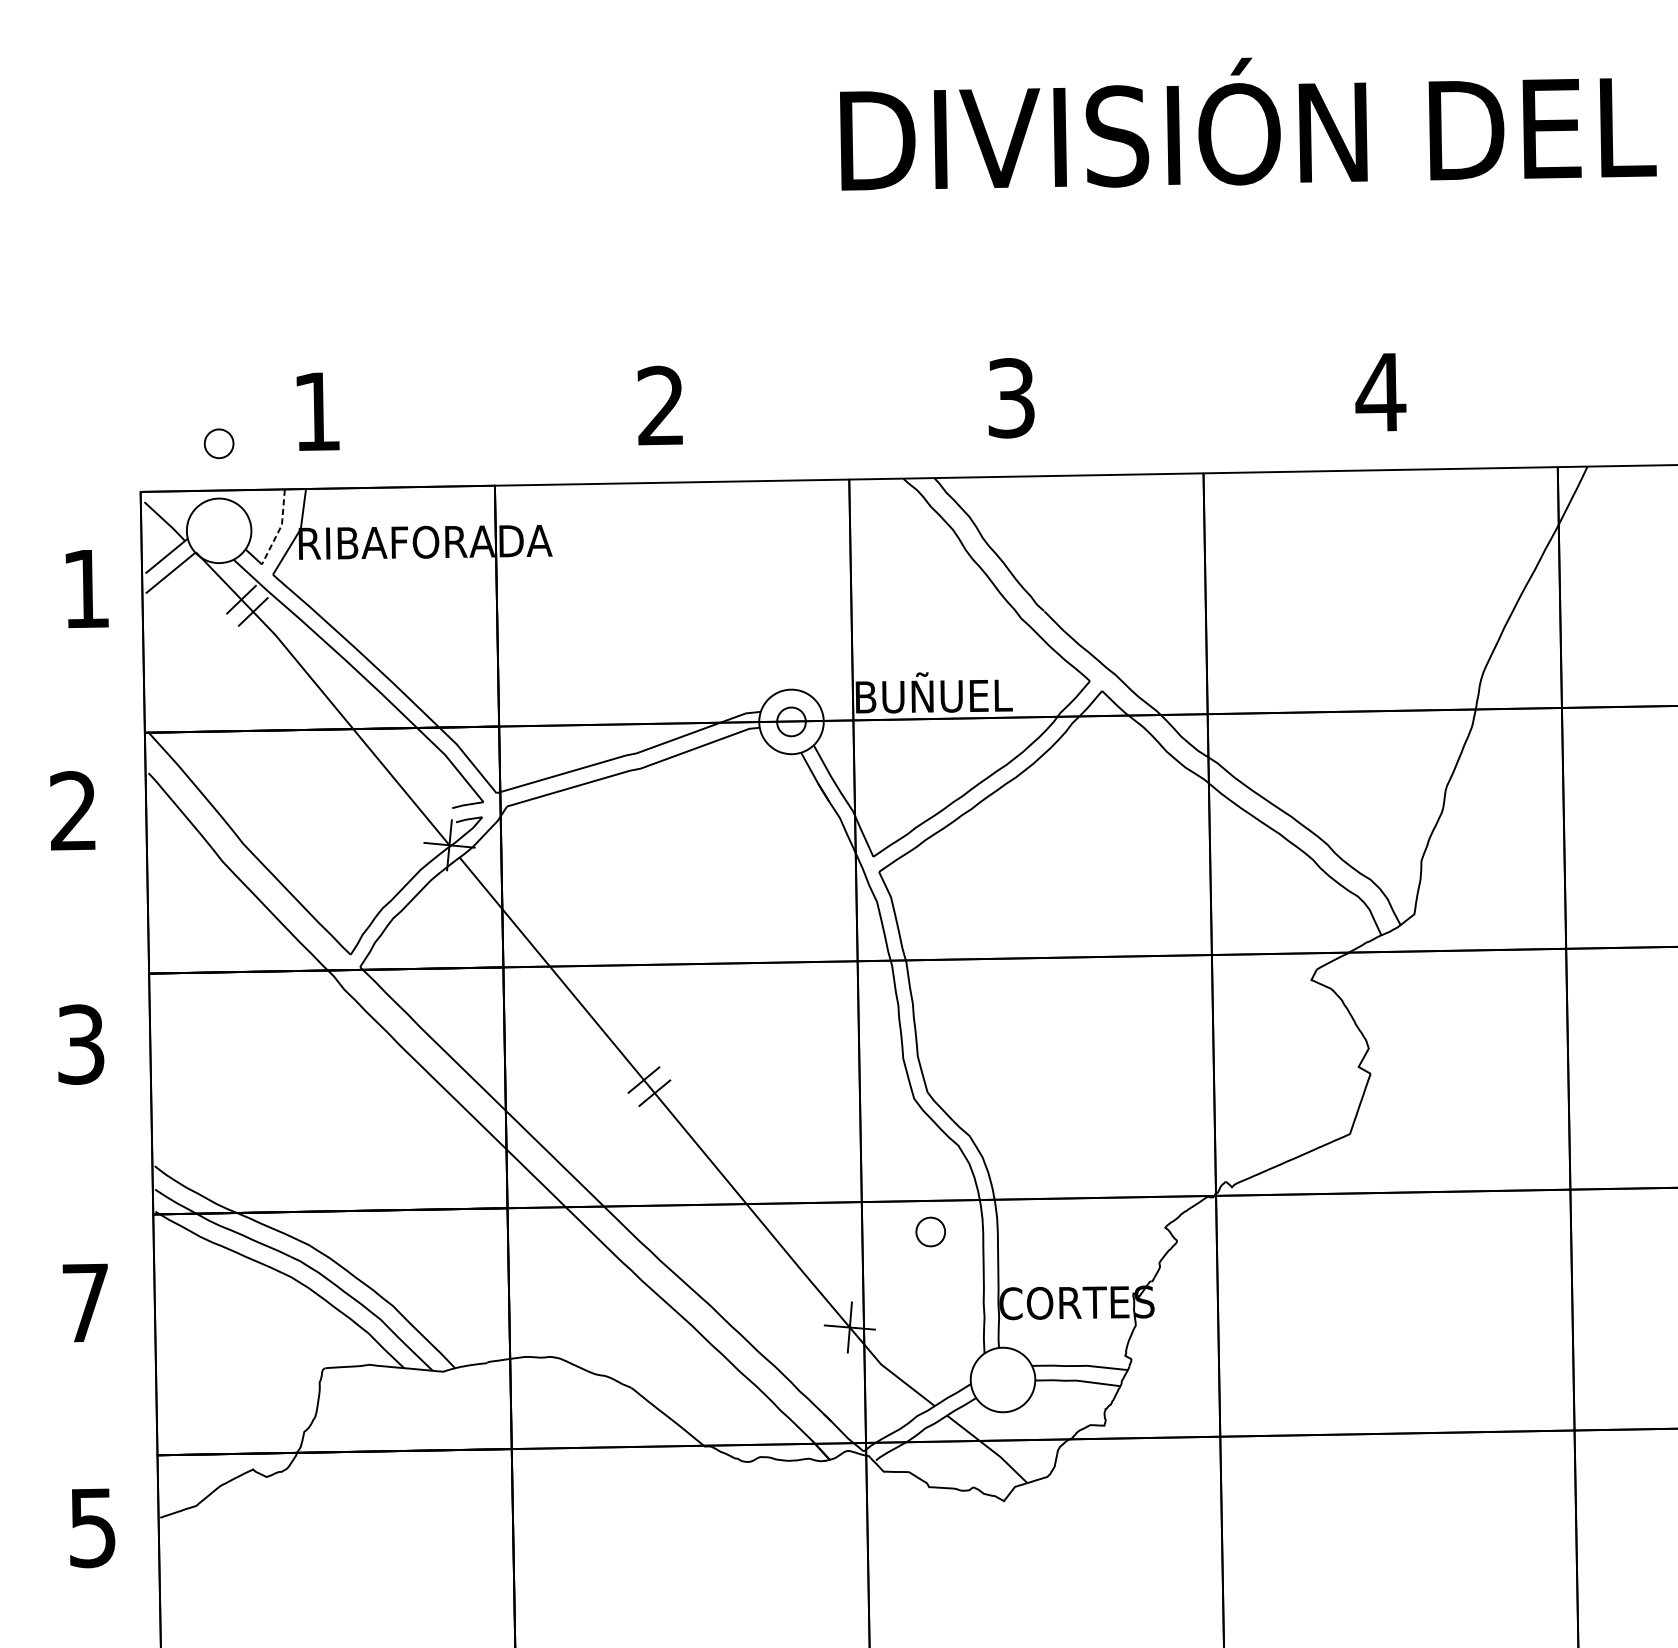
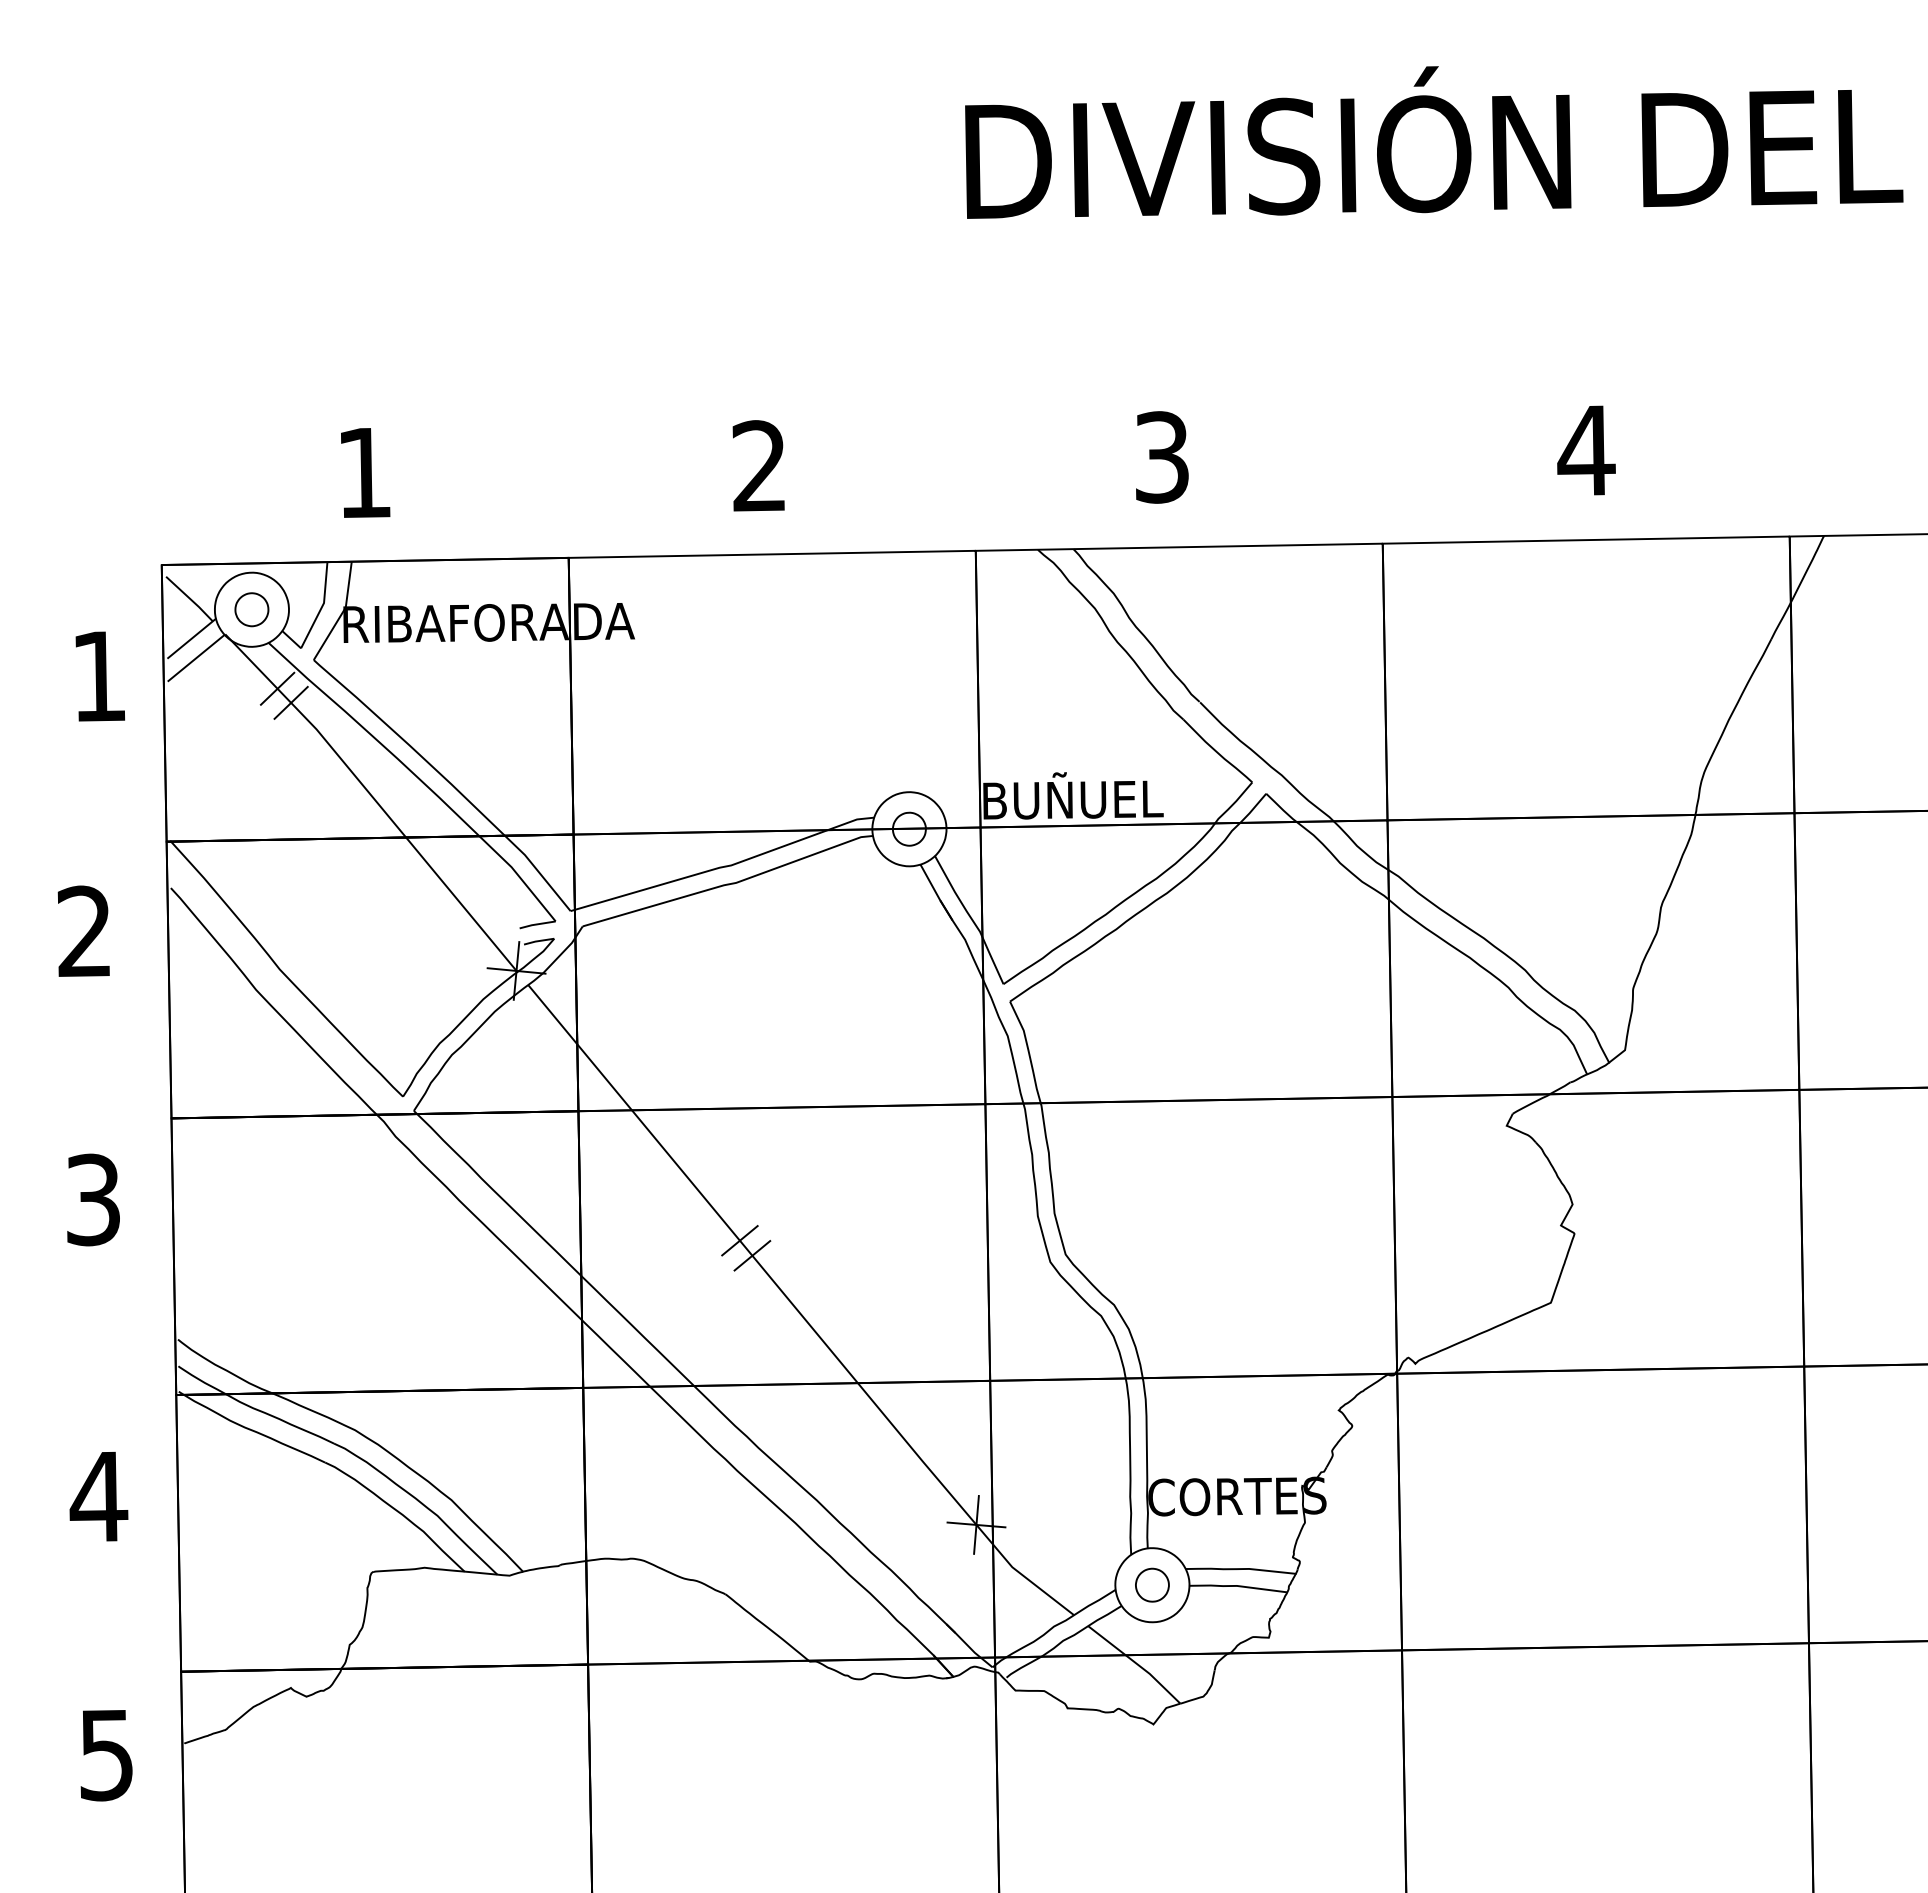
part: (218, 443) -> (251, 609), moved
line: (279, 528) -> (321, 607), dashed -> solid
part: (930, 1231) -> (1152, 1584), moved
text: (85, 1302) -> (98, 1496), 7 -> 4

